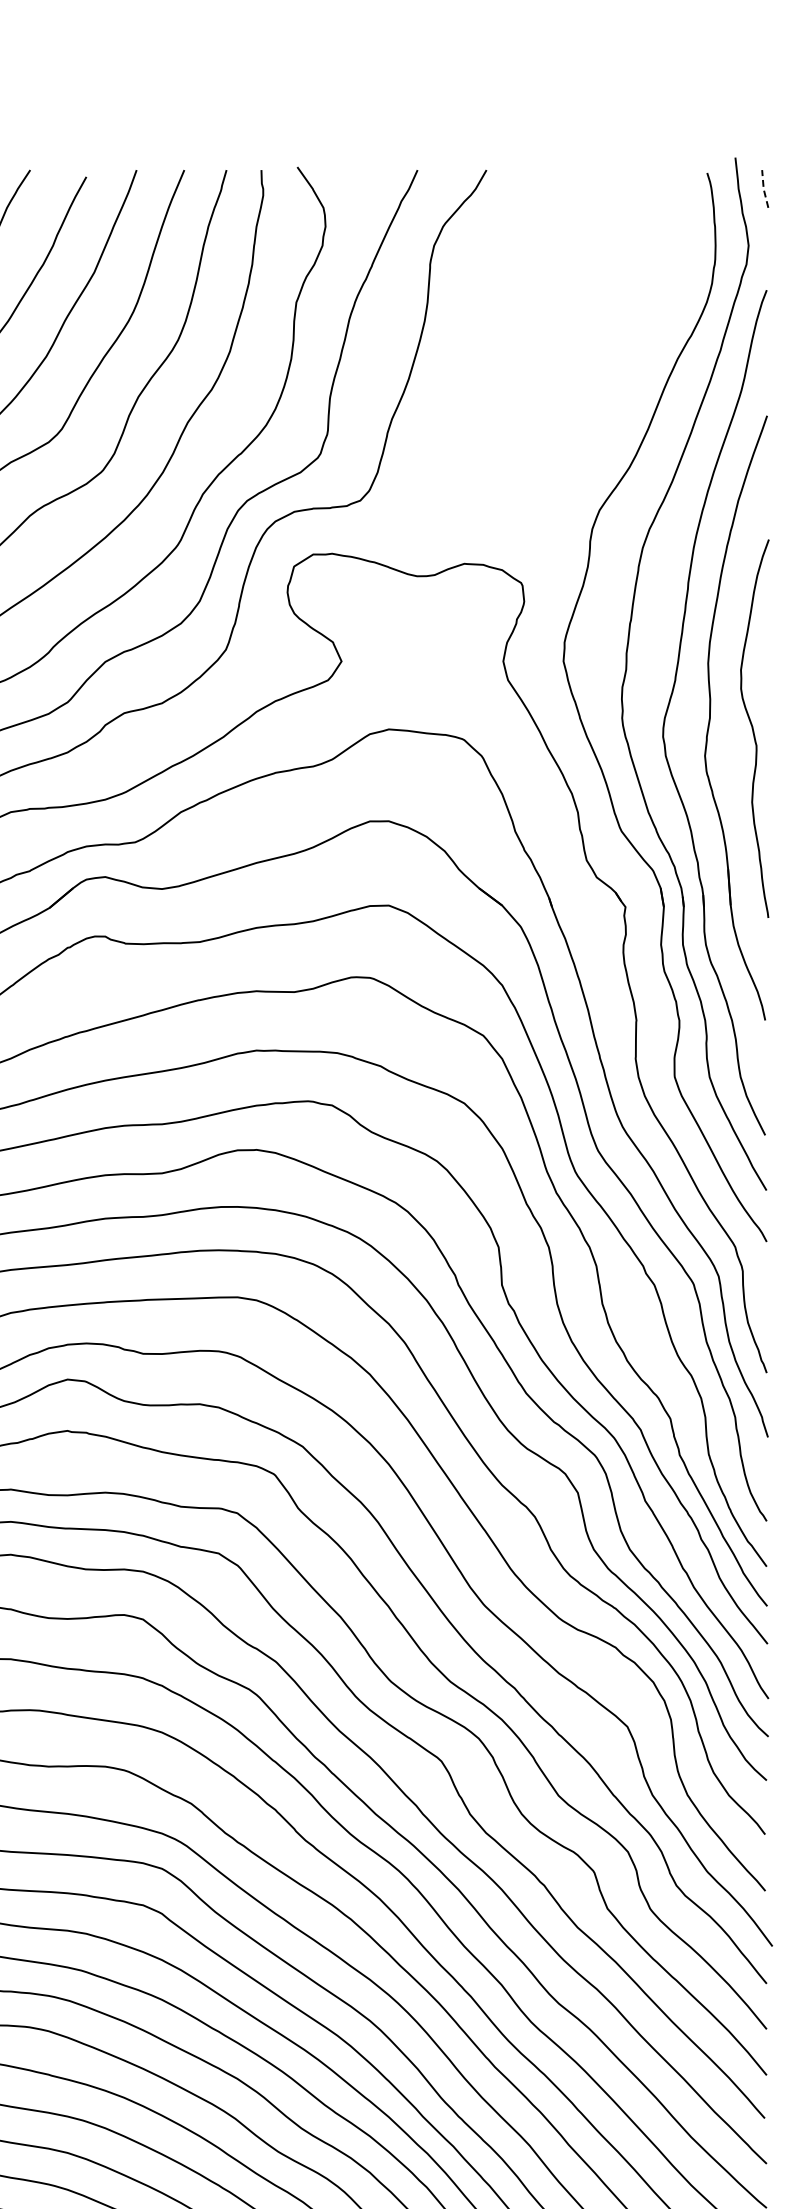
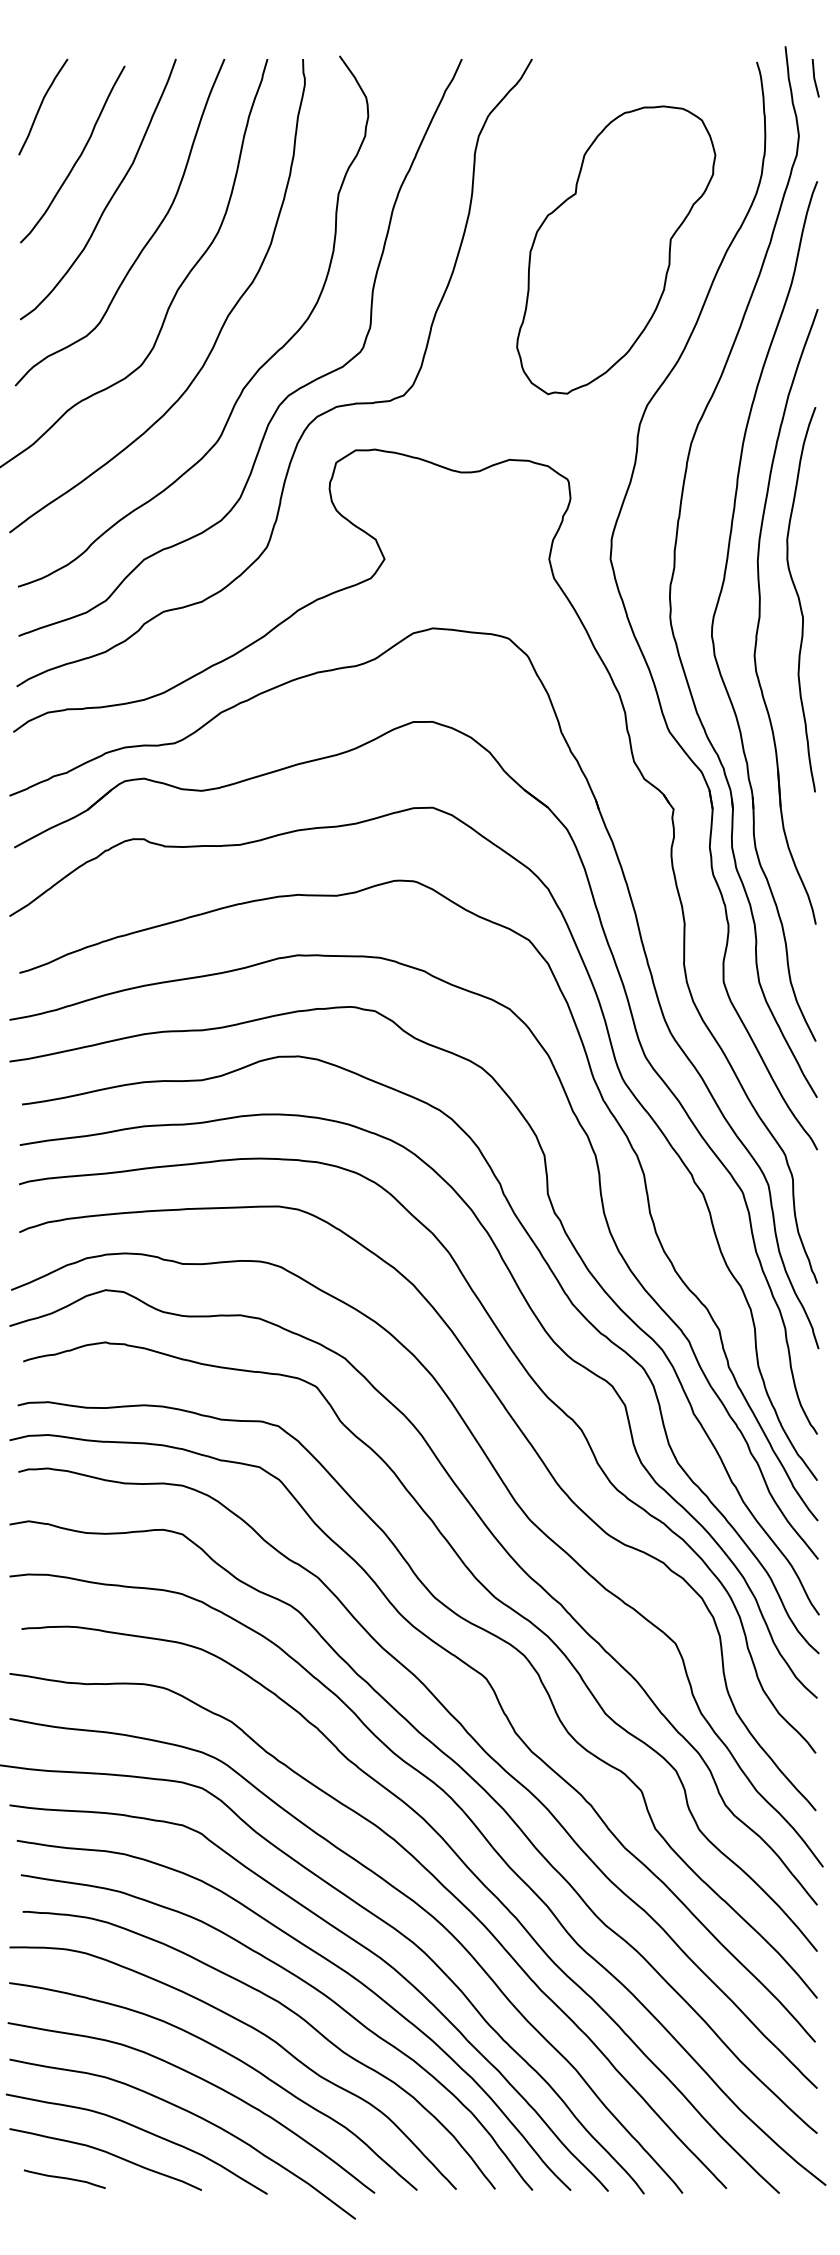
line: (763, 189) -> (814, 78), dashed -> solid
part: (569, 358) -> (616, 250), added
curve: (754, 729) -> (800, 600), moved

